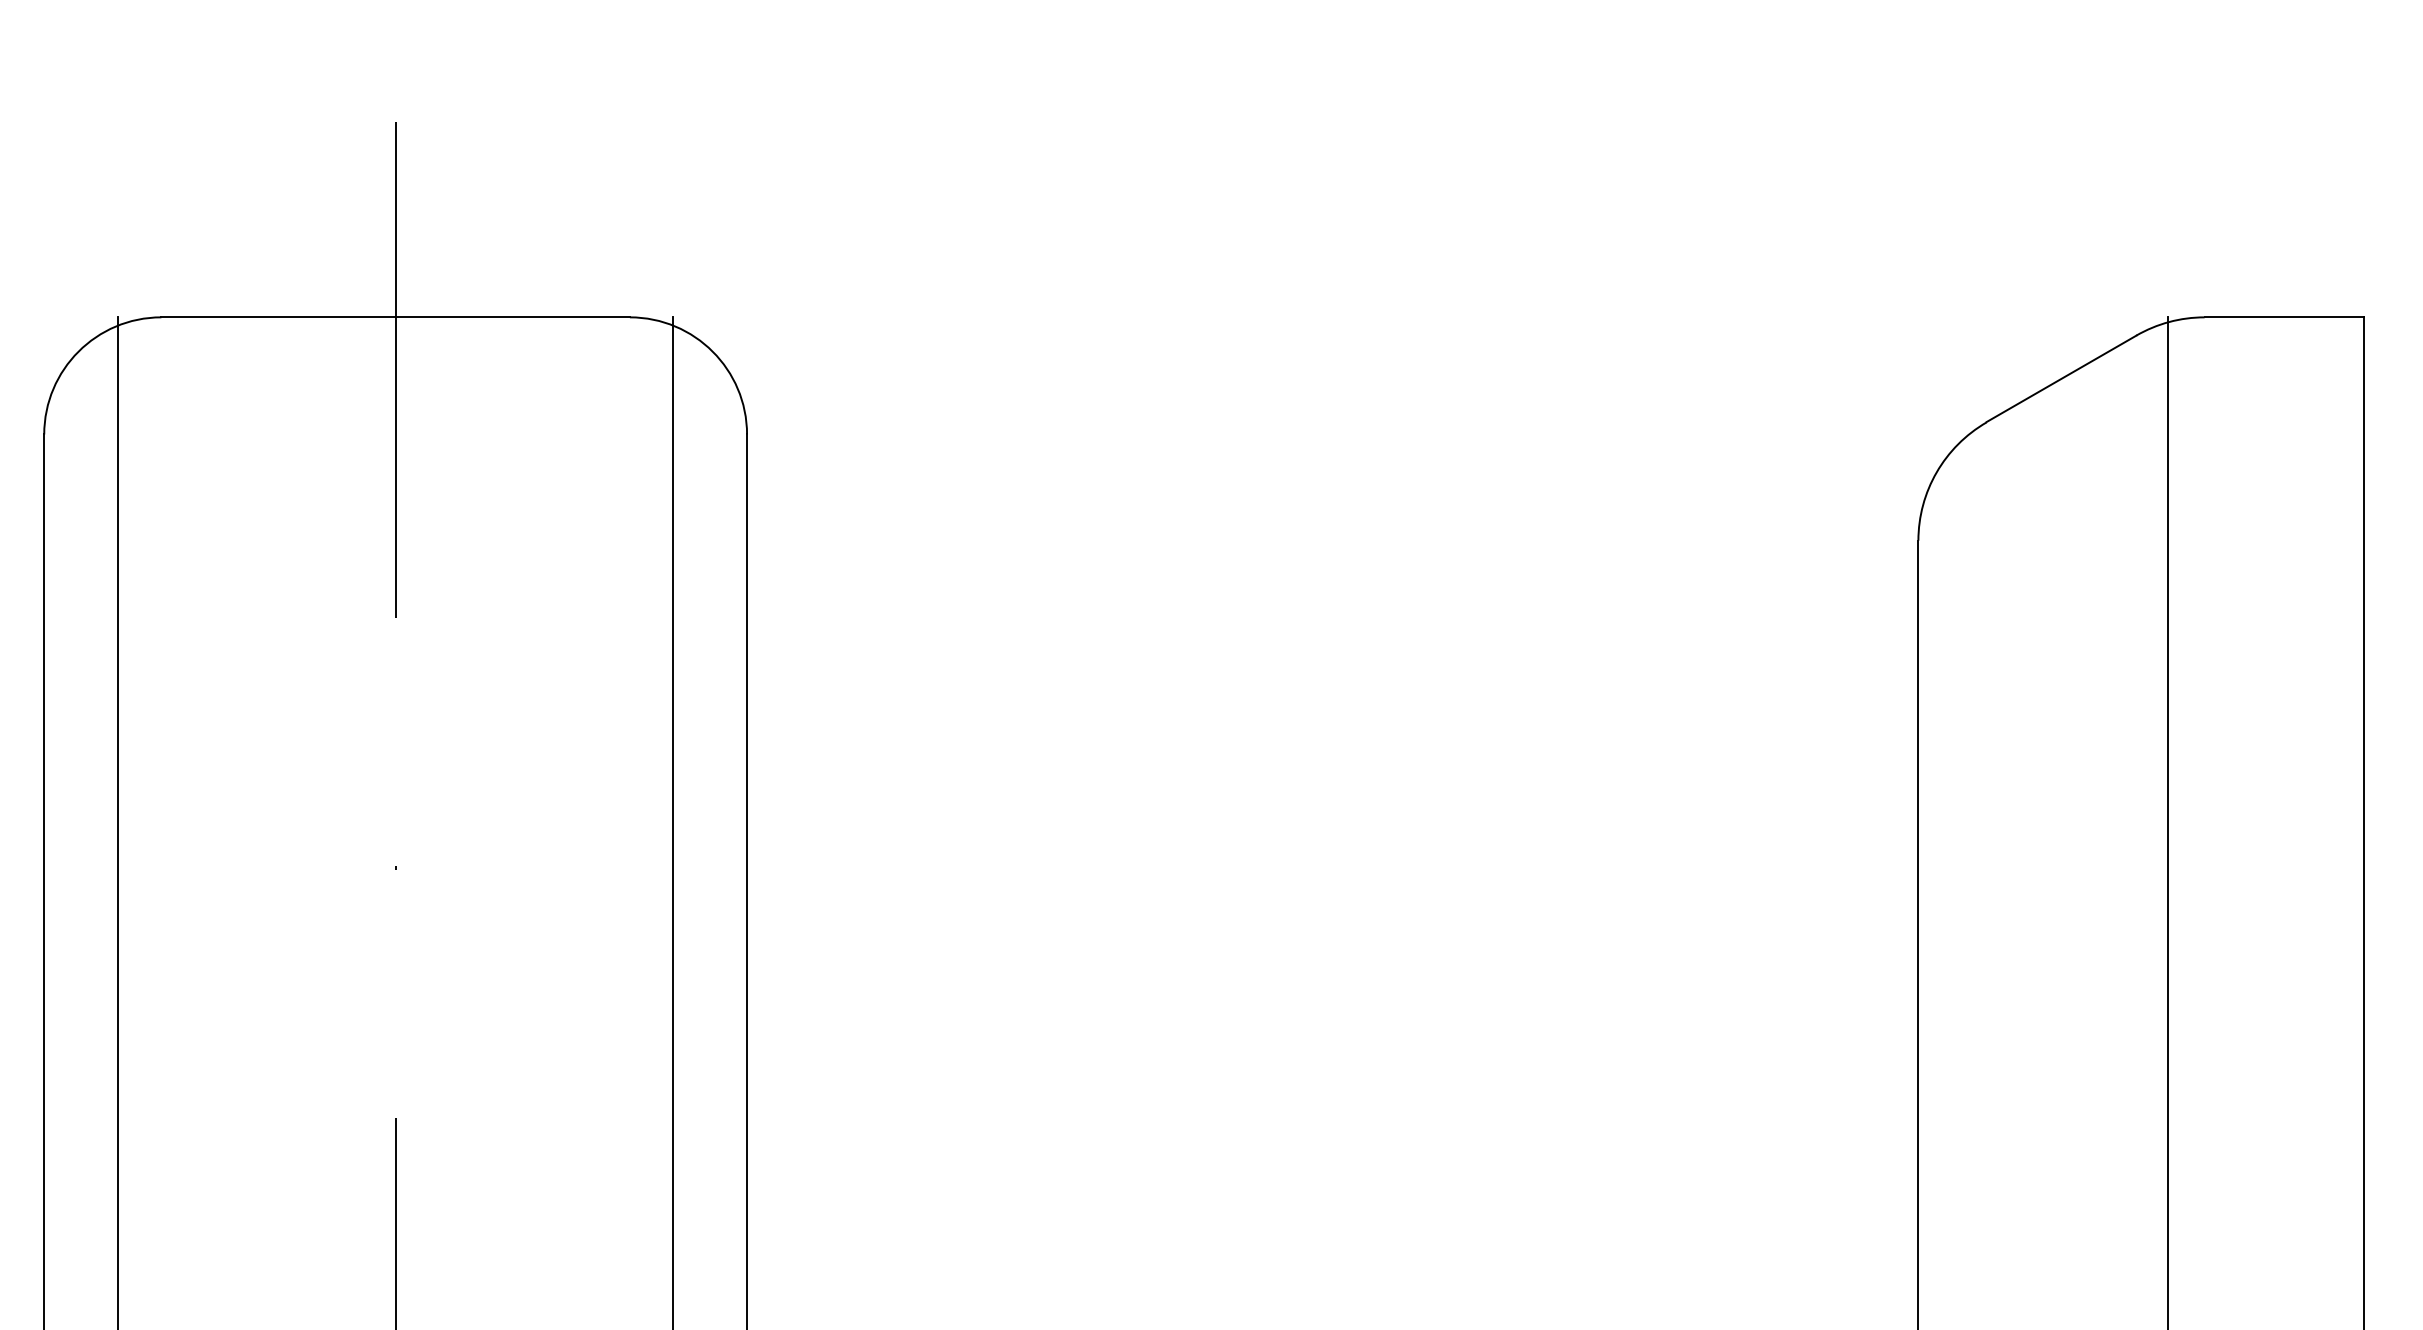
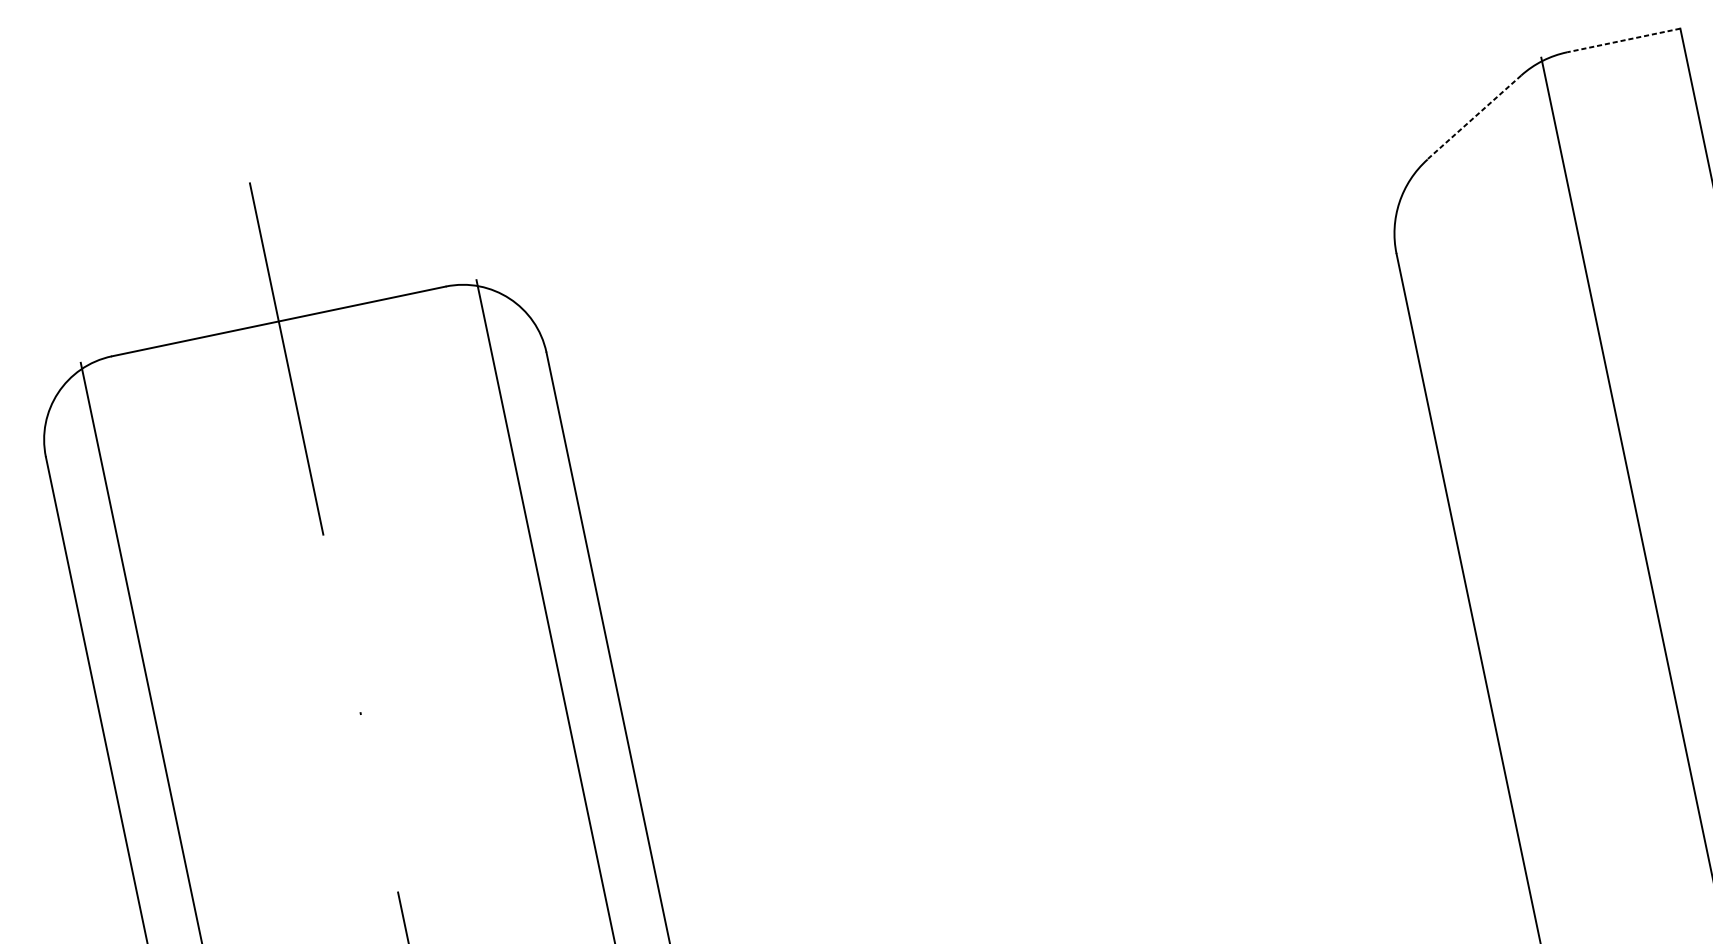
line: (2283, 317) -> (1623, 40), solid -> dashed
line: (2061, 379) -> (1474, 117), solid -> dashed

